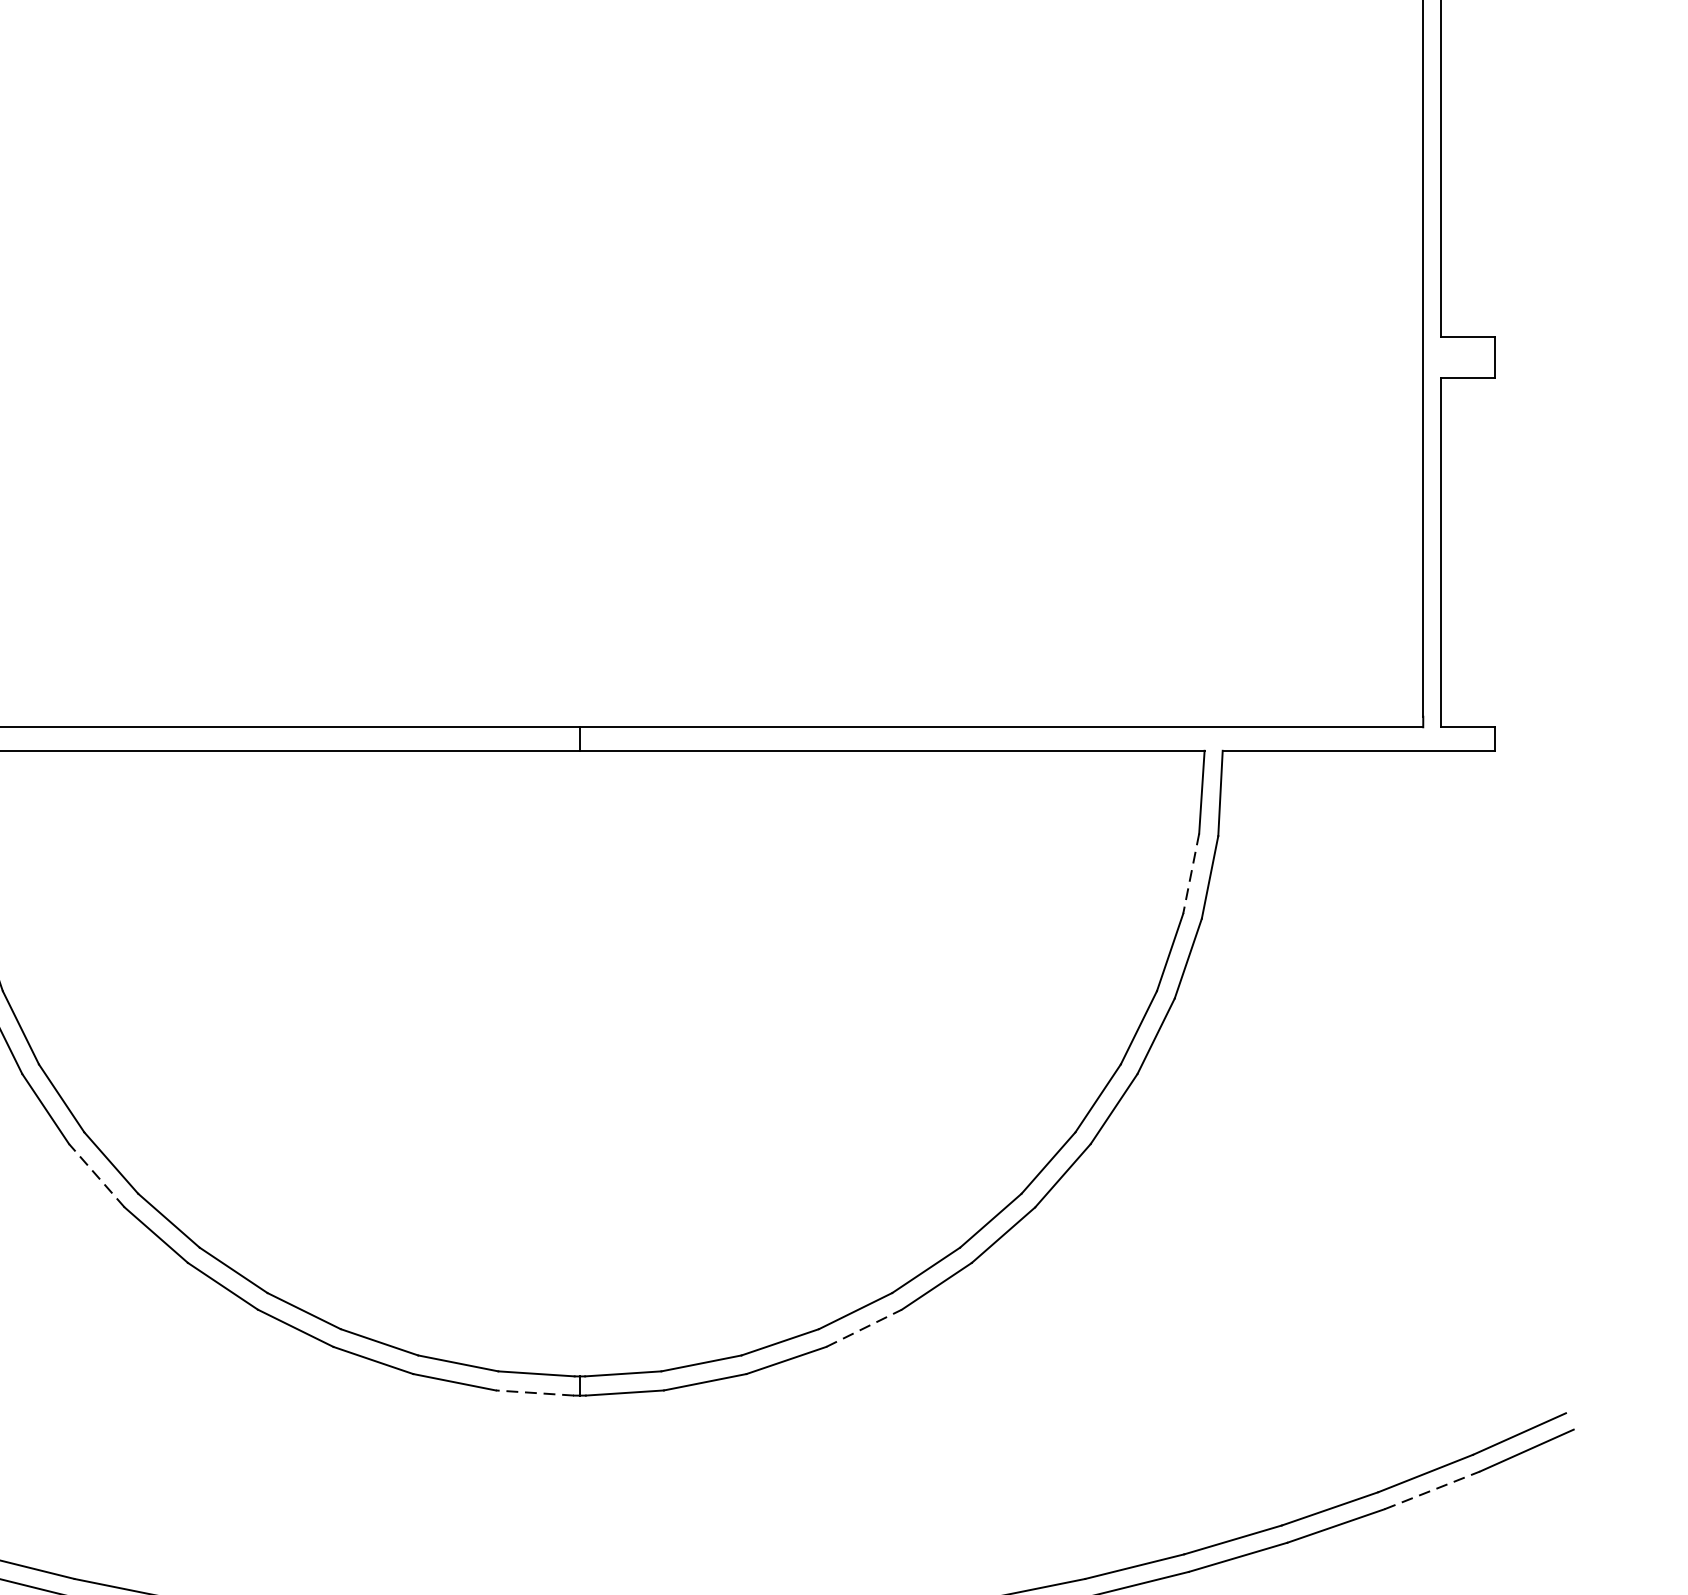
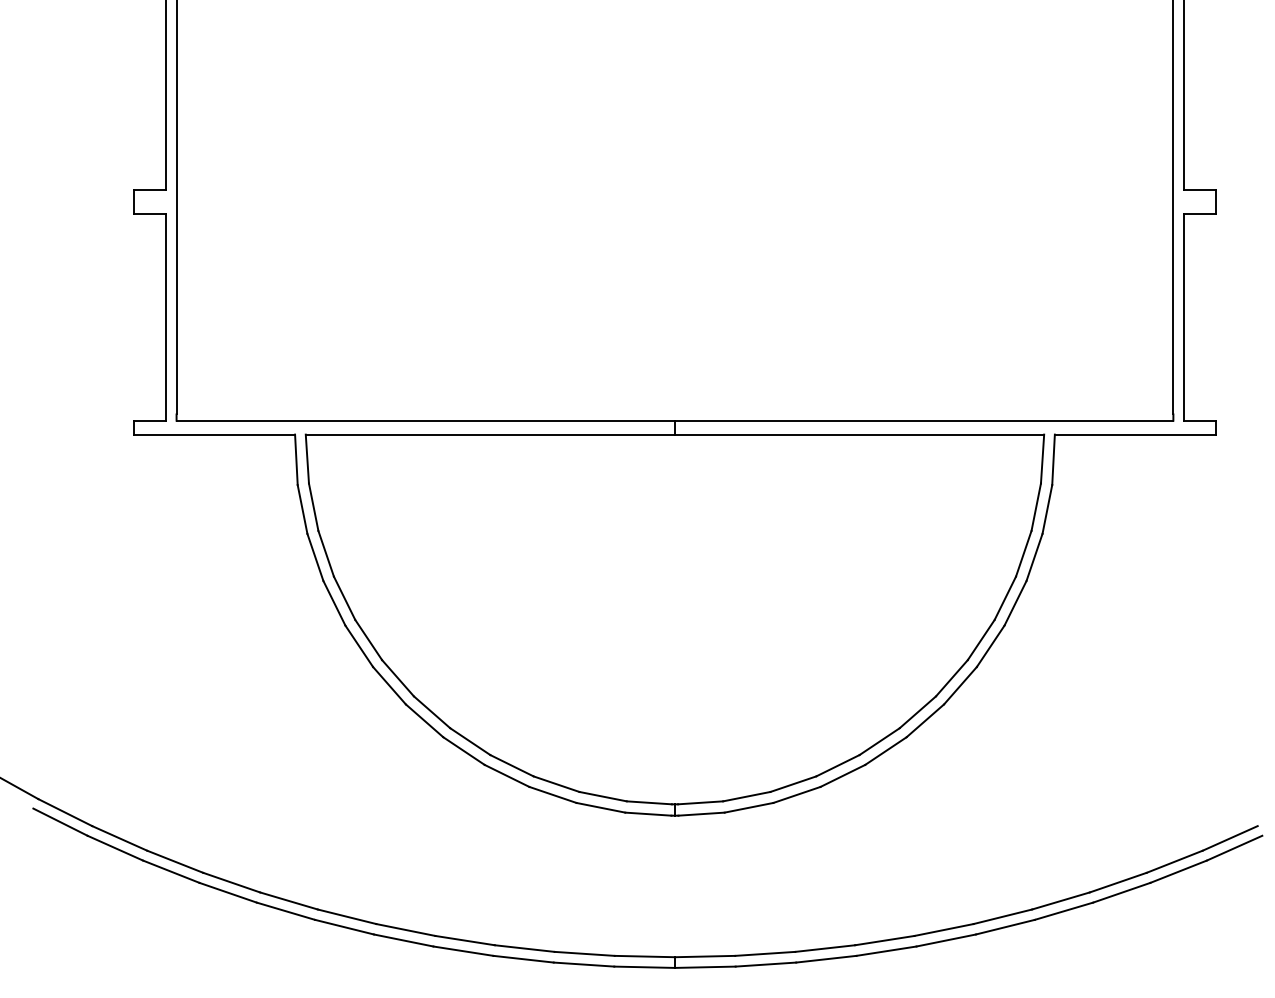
line: (1191, 874) -> (1036, 507), dashed -> solid
line: (96, 1175) -> (389, 685), dashed -> solid
line: (863, 1327) -> (842, 775), dashed -> solid
line: (533, 1393) -> (647, 814), dashed -> solid
line: (1433, 1490) -> (1179, 871), dashed -> solid

